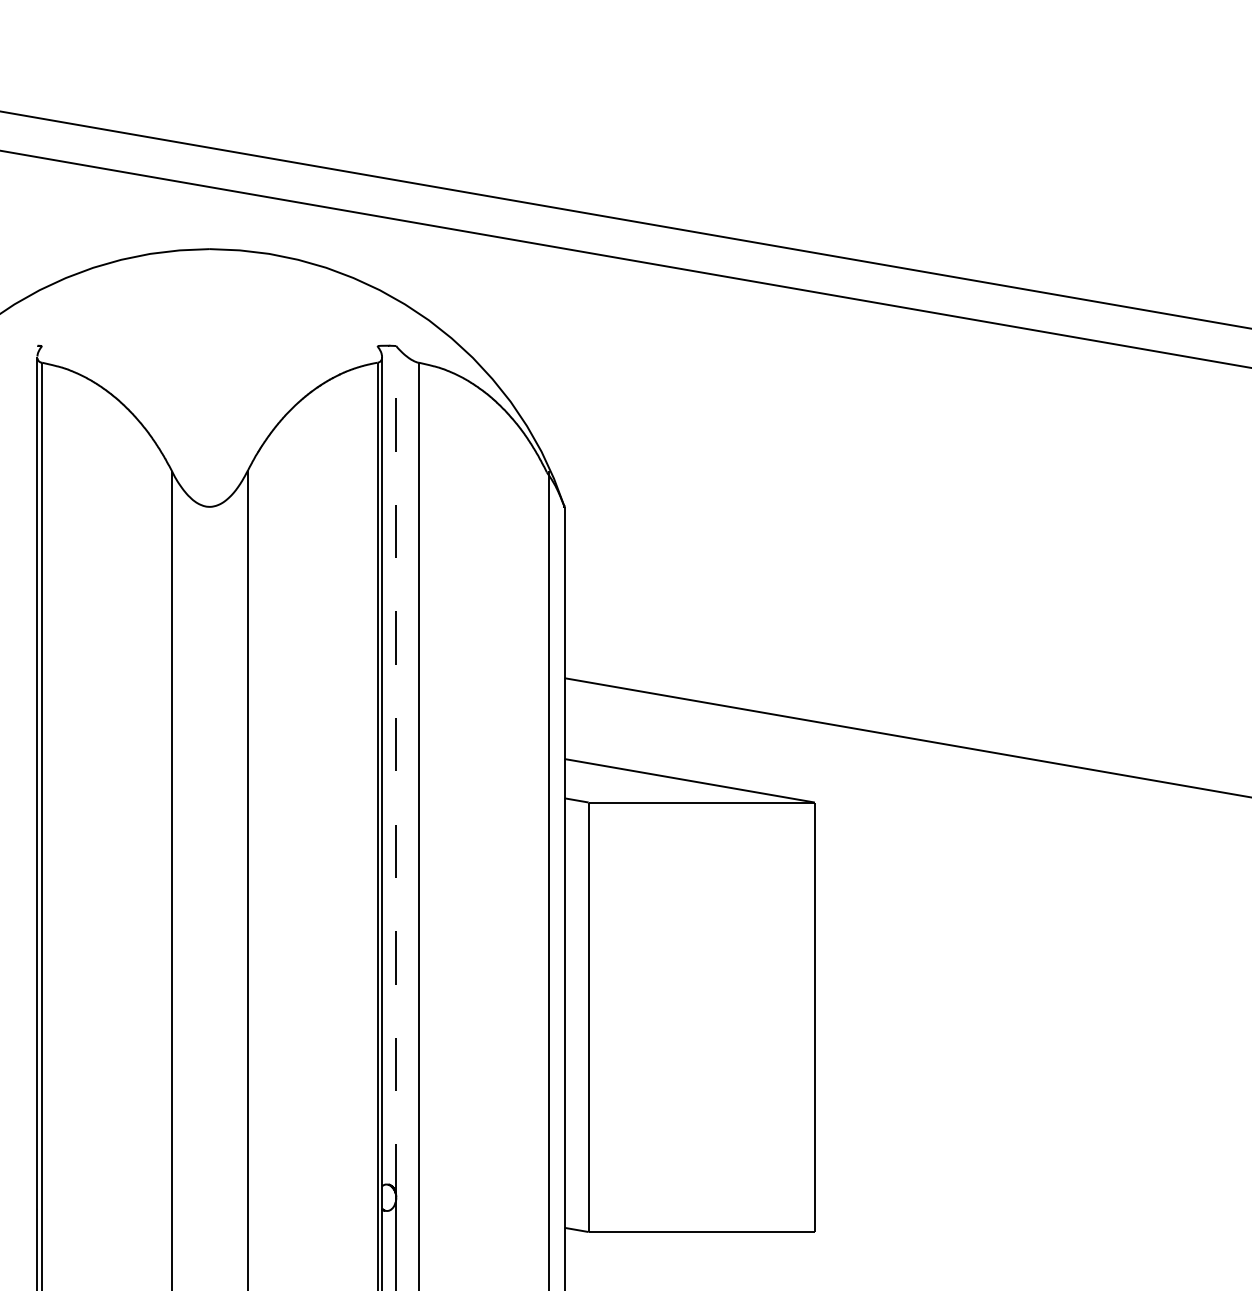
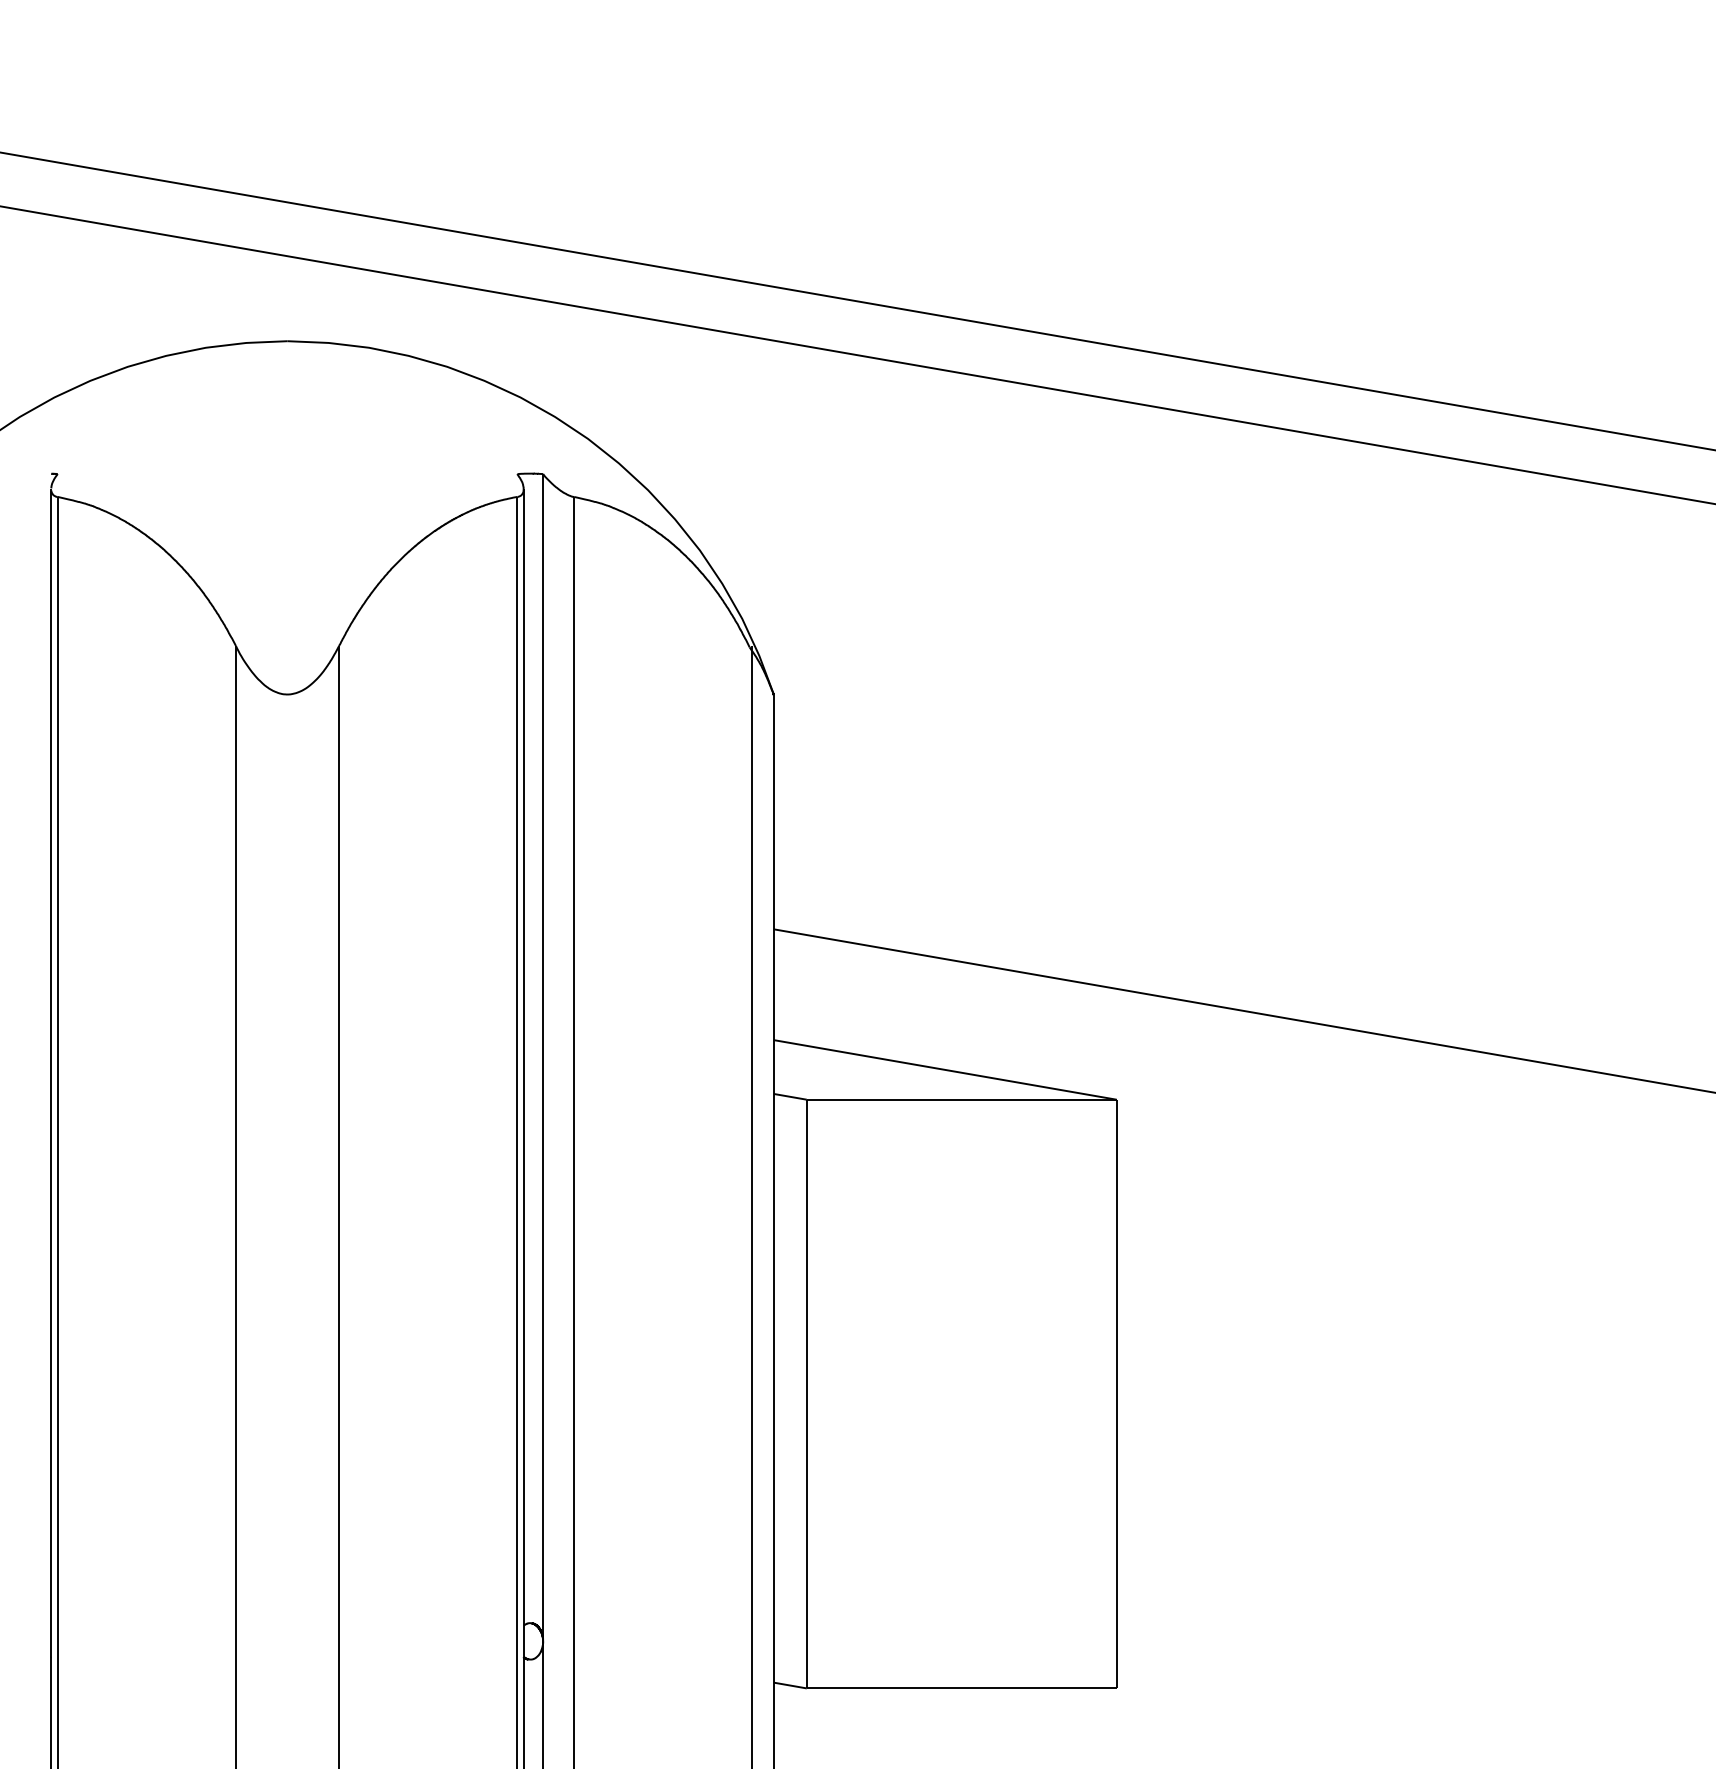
line: (396, 771) -> (543, 1057), dashed -> solid

